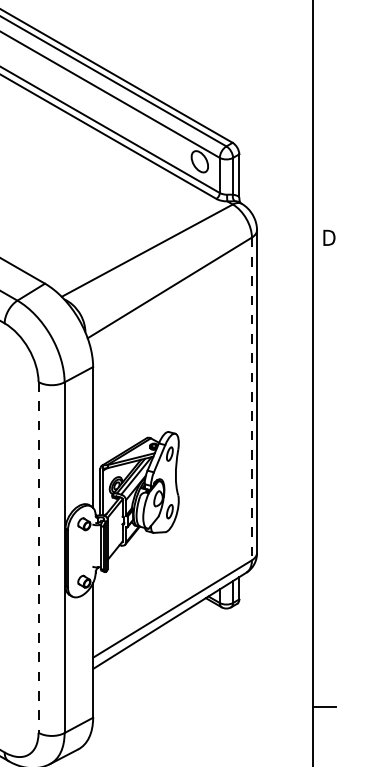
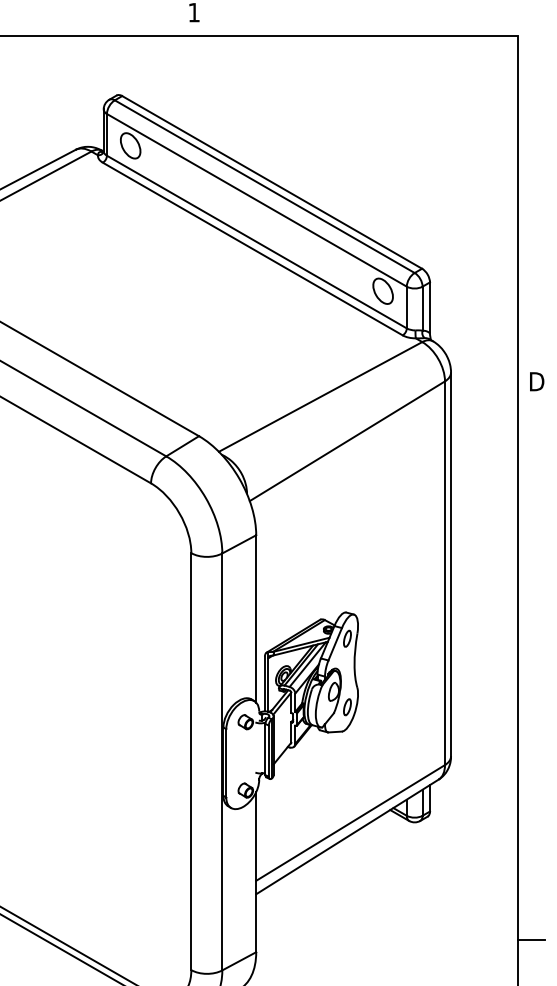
line: (252, 399) -> (445, 573), dashed -> solid
line: (38, 558) -> (191, 762), dashed -> solid

